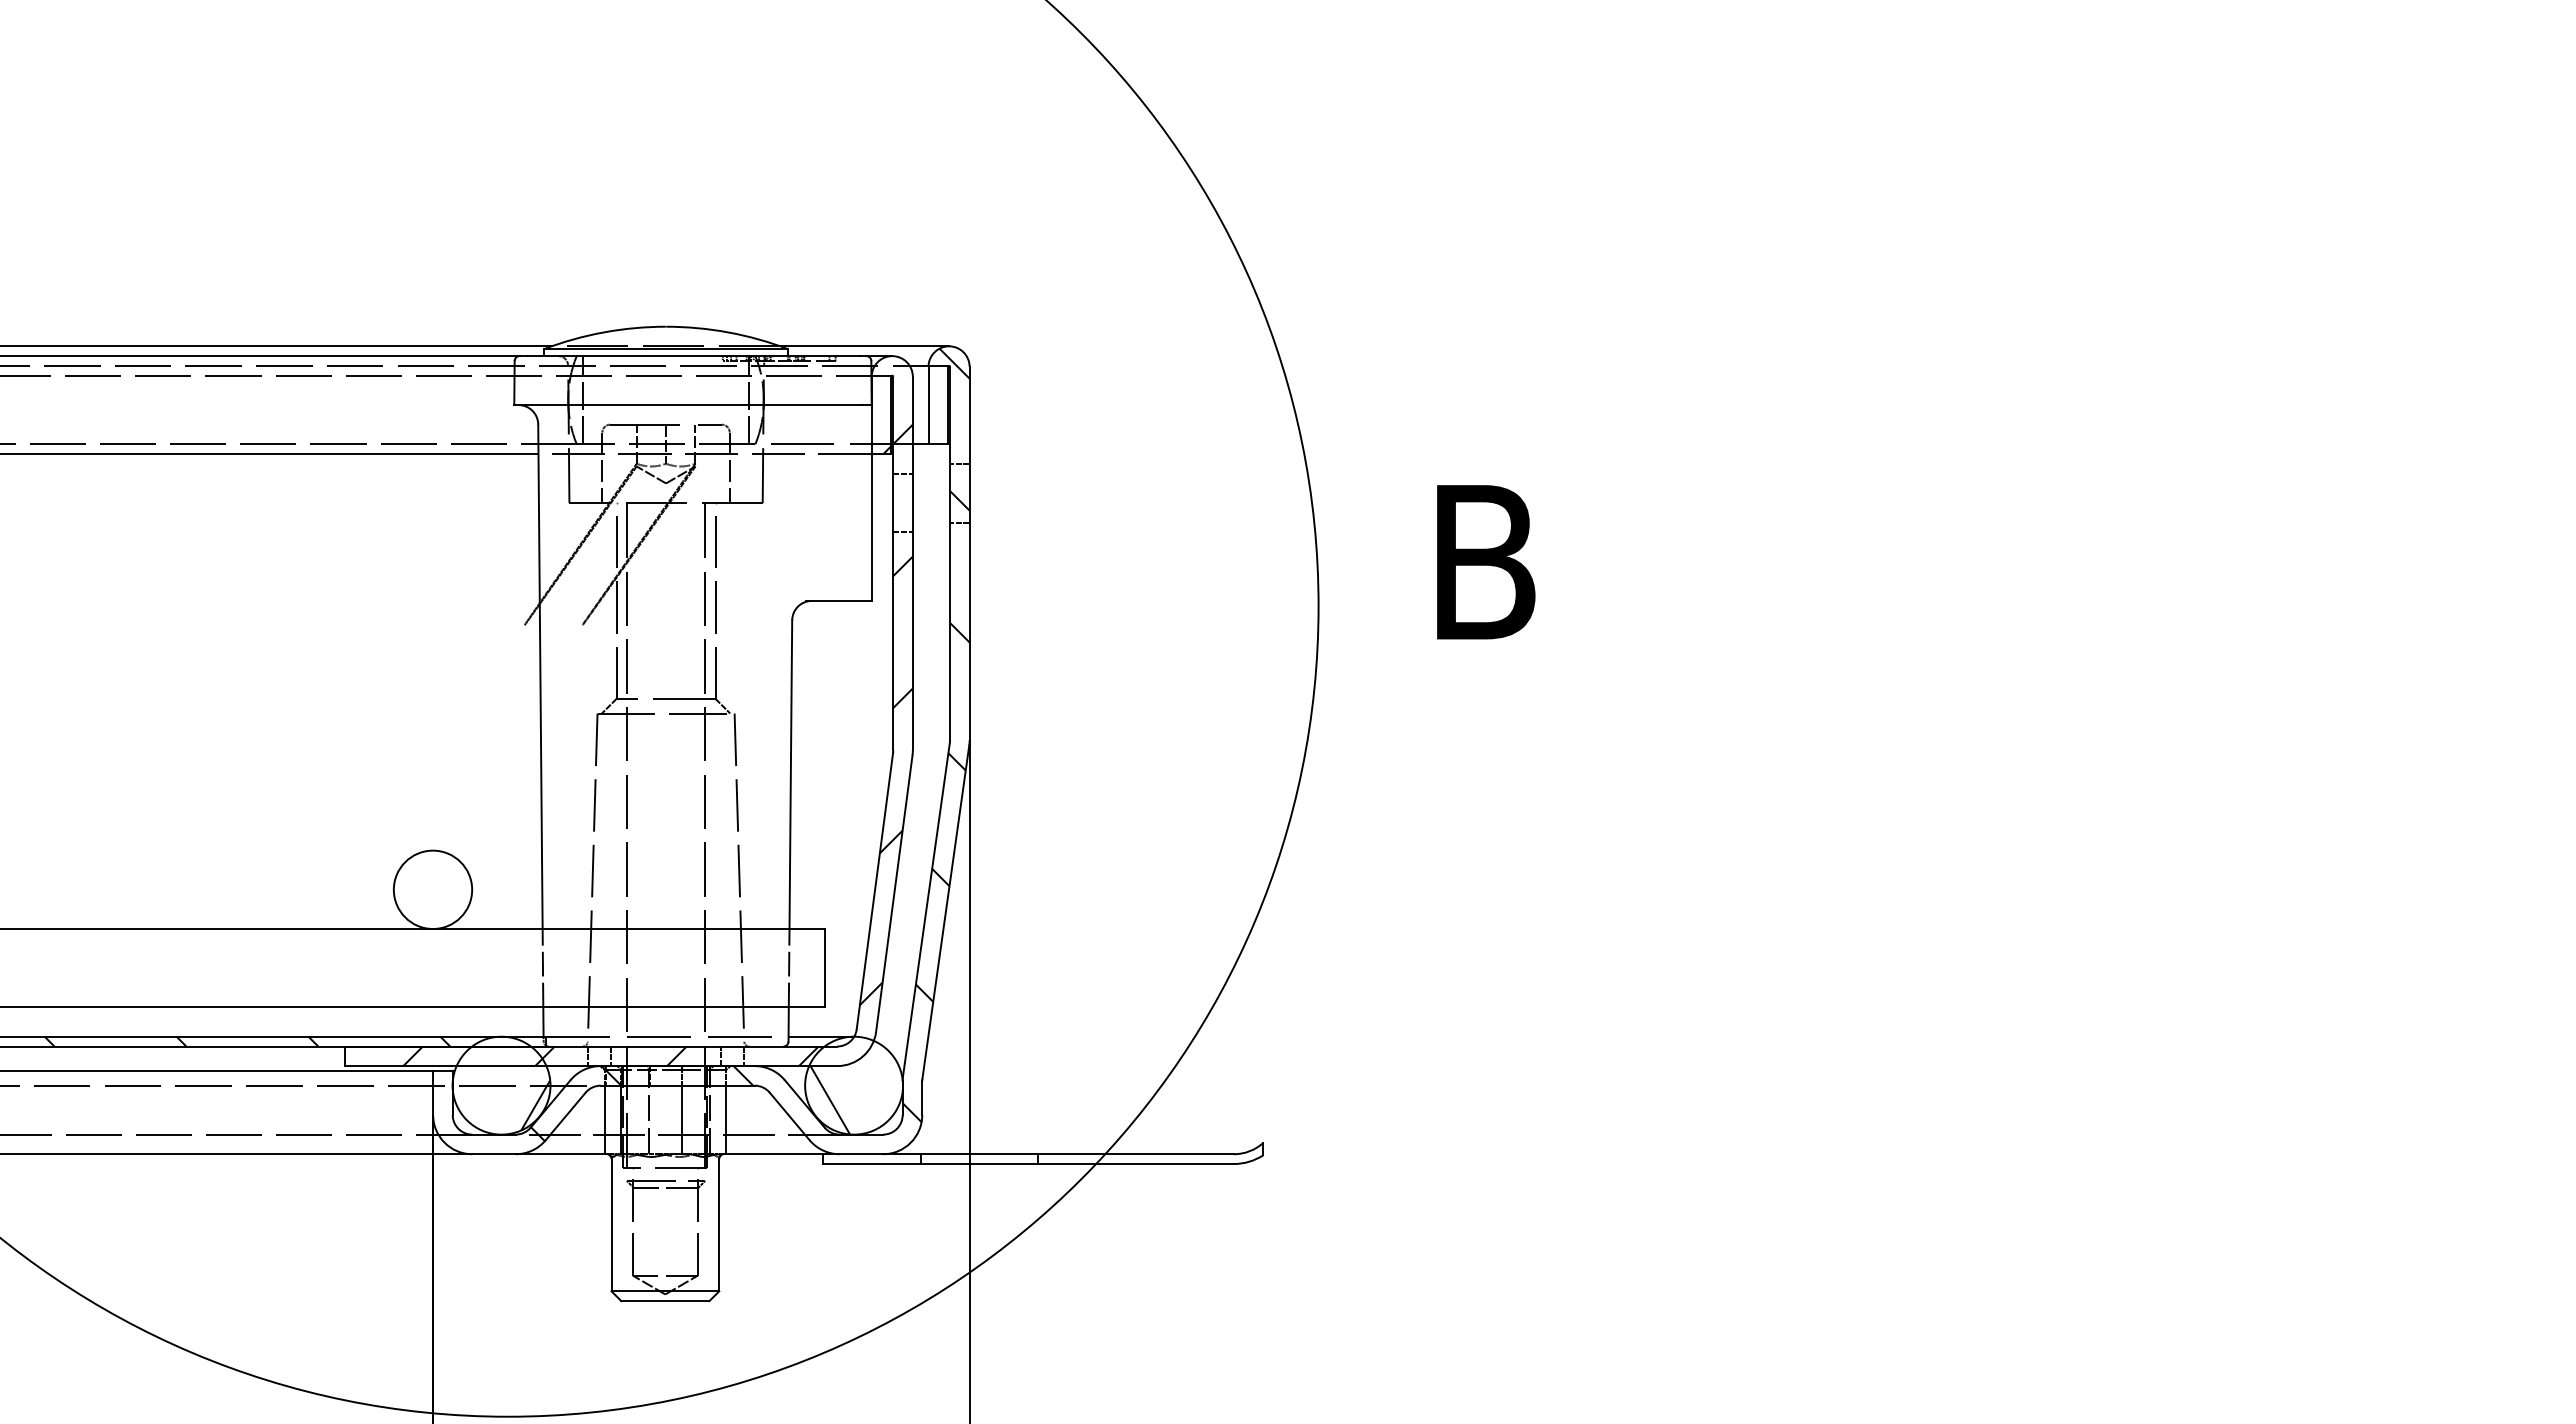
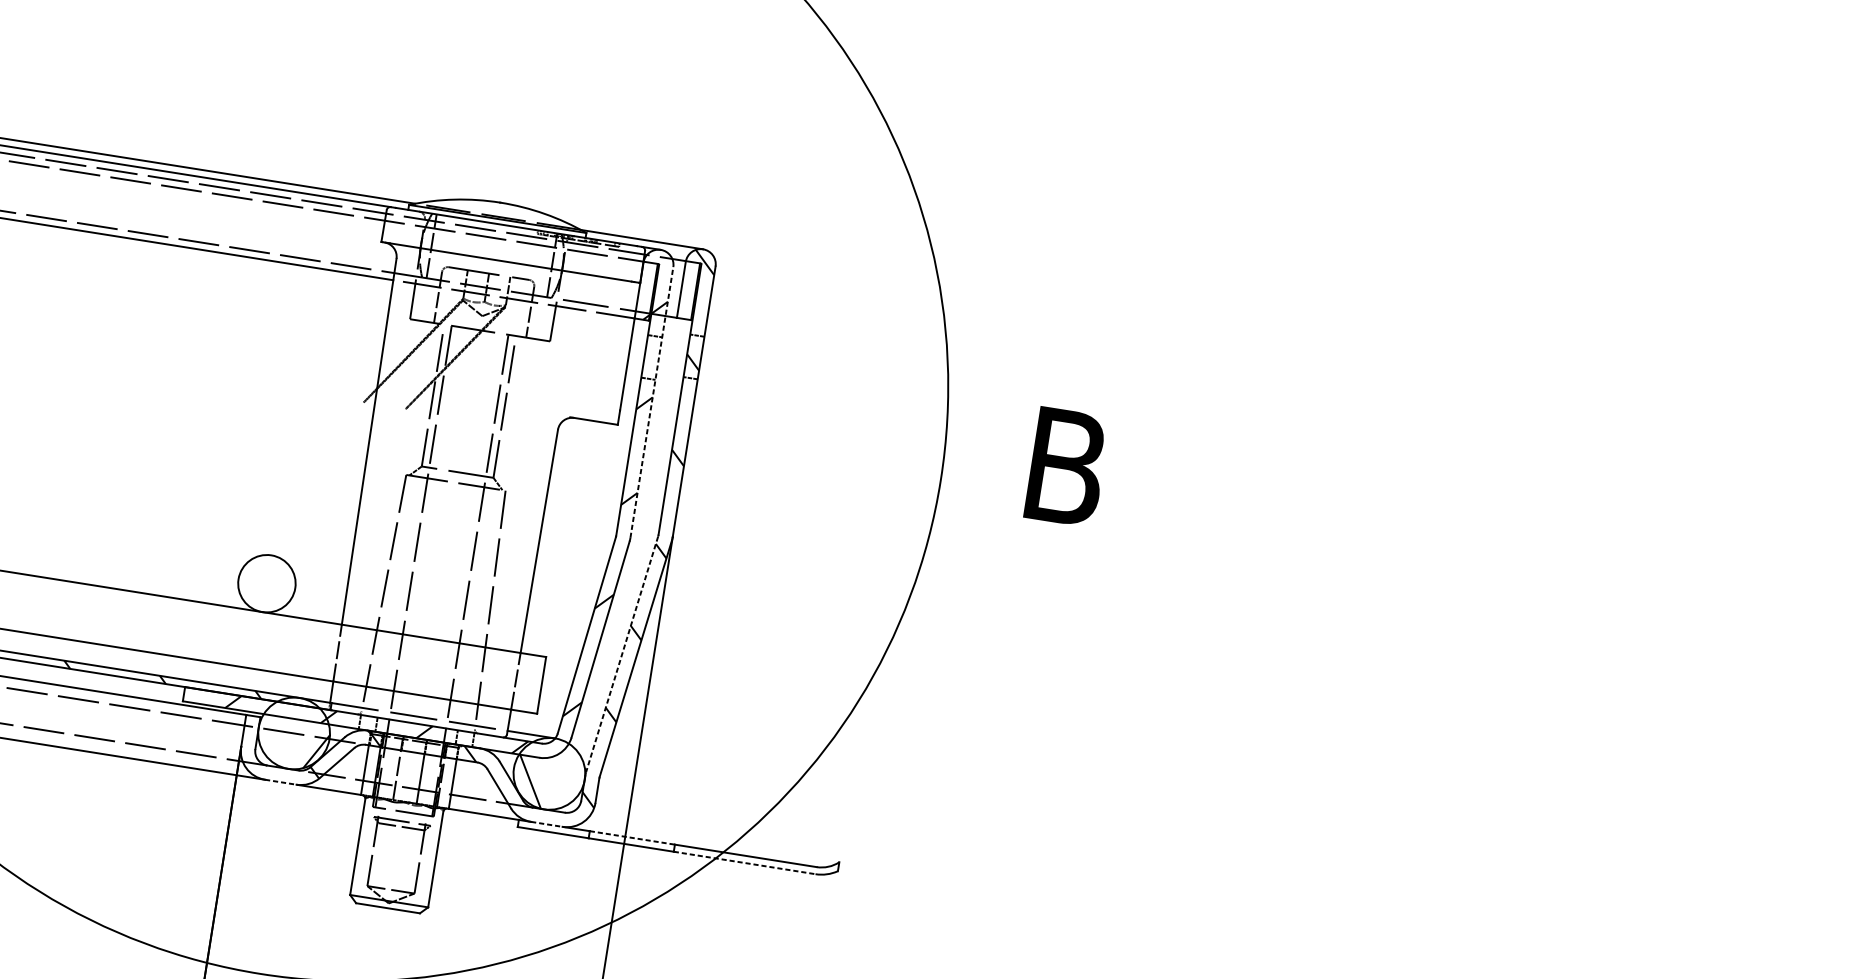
line: (912, 563) -> (651, 402), solid -> dashed
line: (926, 909) -> (622, 654), solid -> dashed
line: (494, 1154) -> (281, 782), solid -> dashed
line: (861, 1154) -> (546, 824), solid -> dashed
line: (979, 1154) -> (632, 838), solid -> dashed
line: (1136, 1164) -> (744, 863), solid -> dashed

